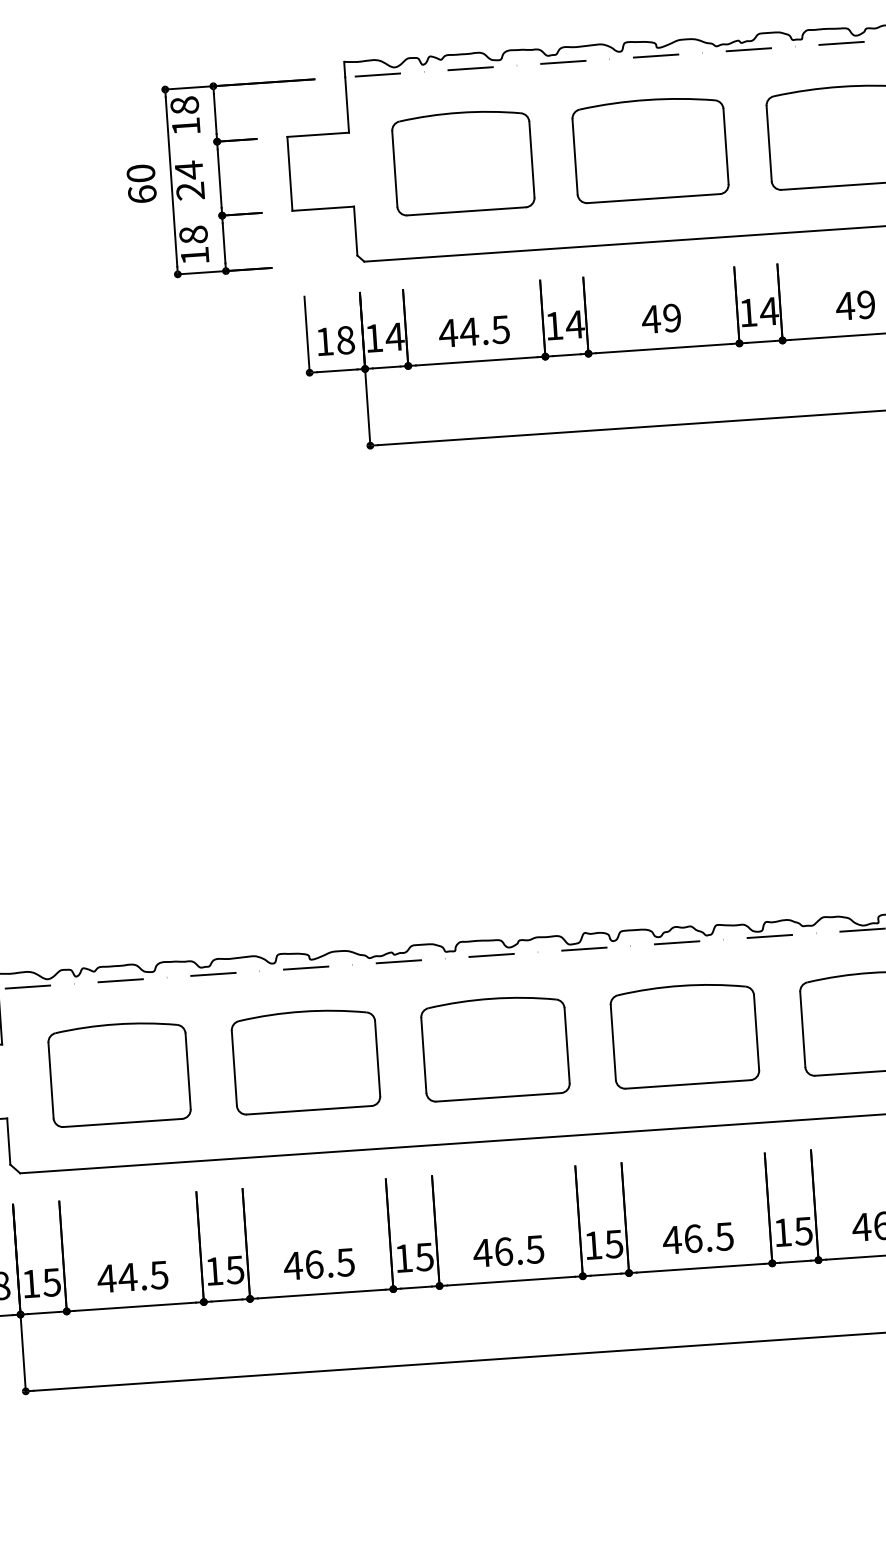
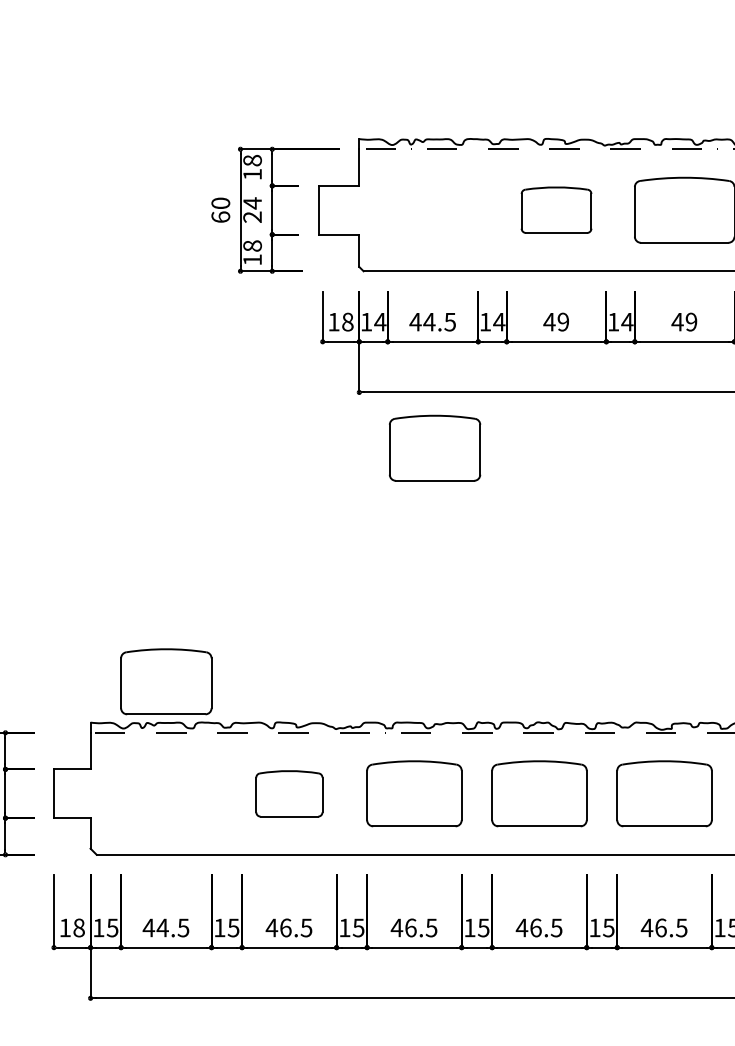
part: (650, 148) -> (556, 209), size x0.7
part: (463, 160) -> (435, 447), moved
part: (306, 1060) -> (289, 793), size x0.7
part: (119, 1073) -> (166, 681), moved

